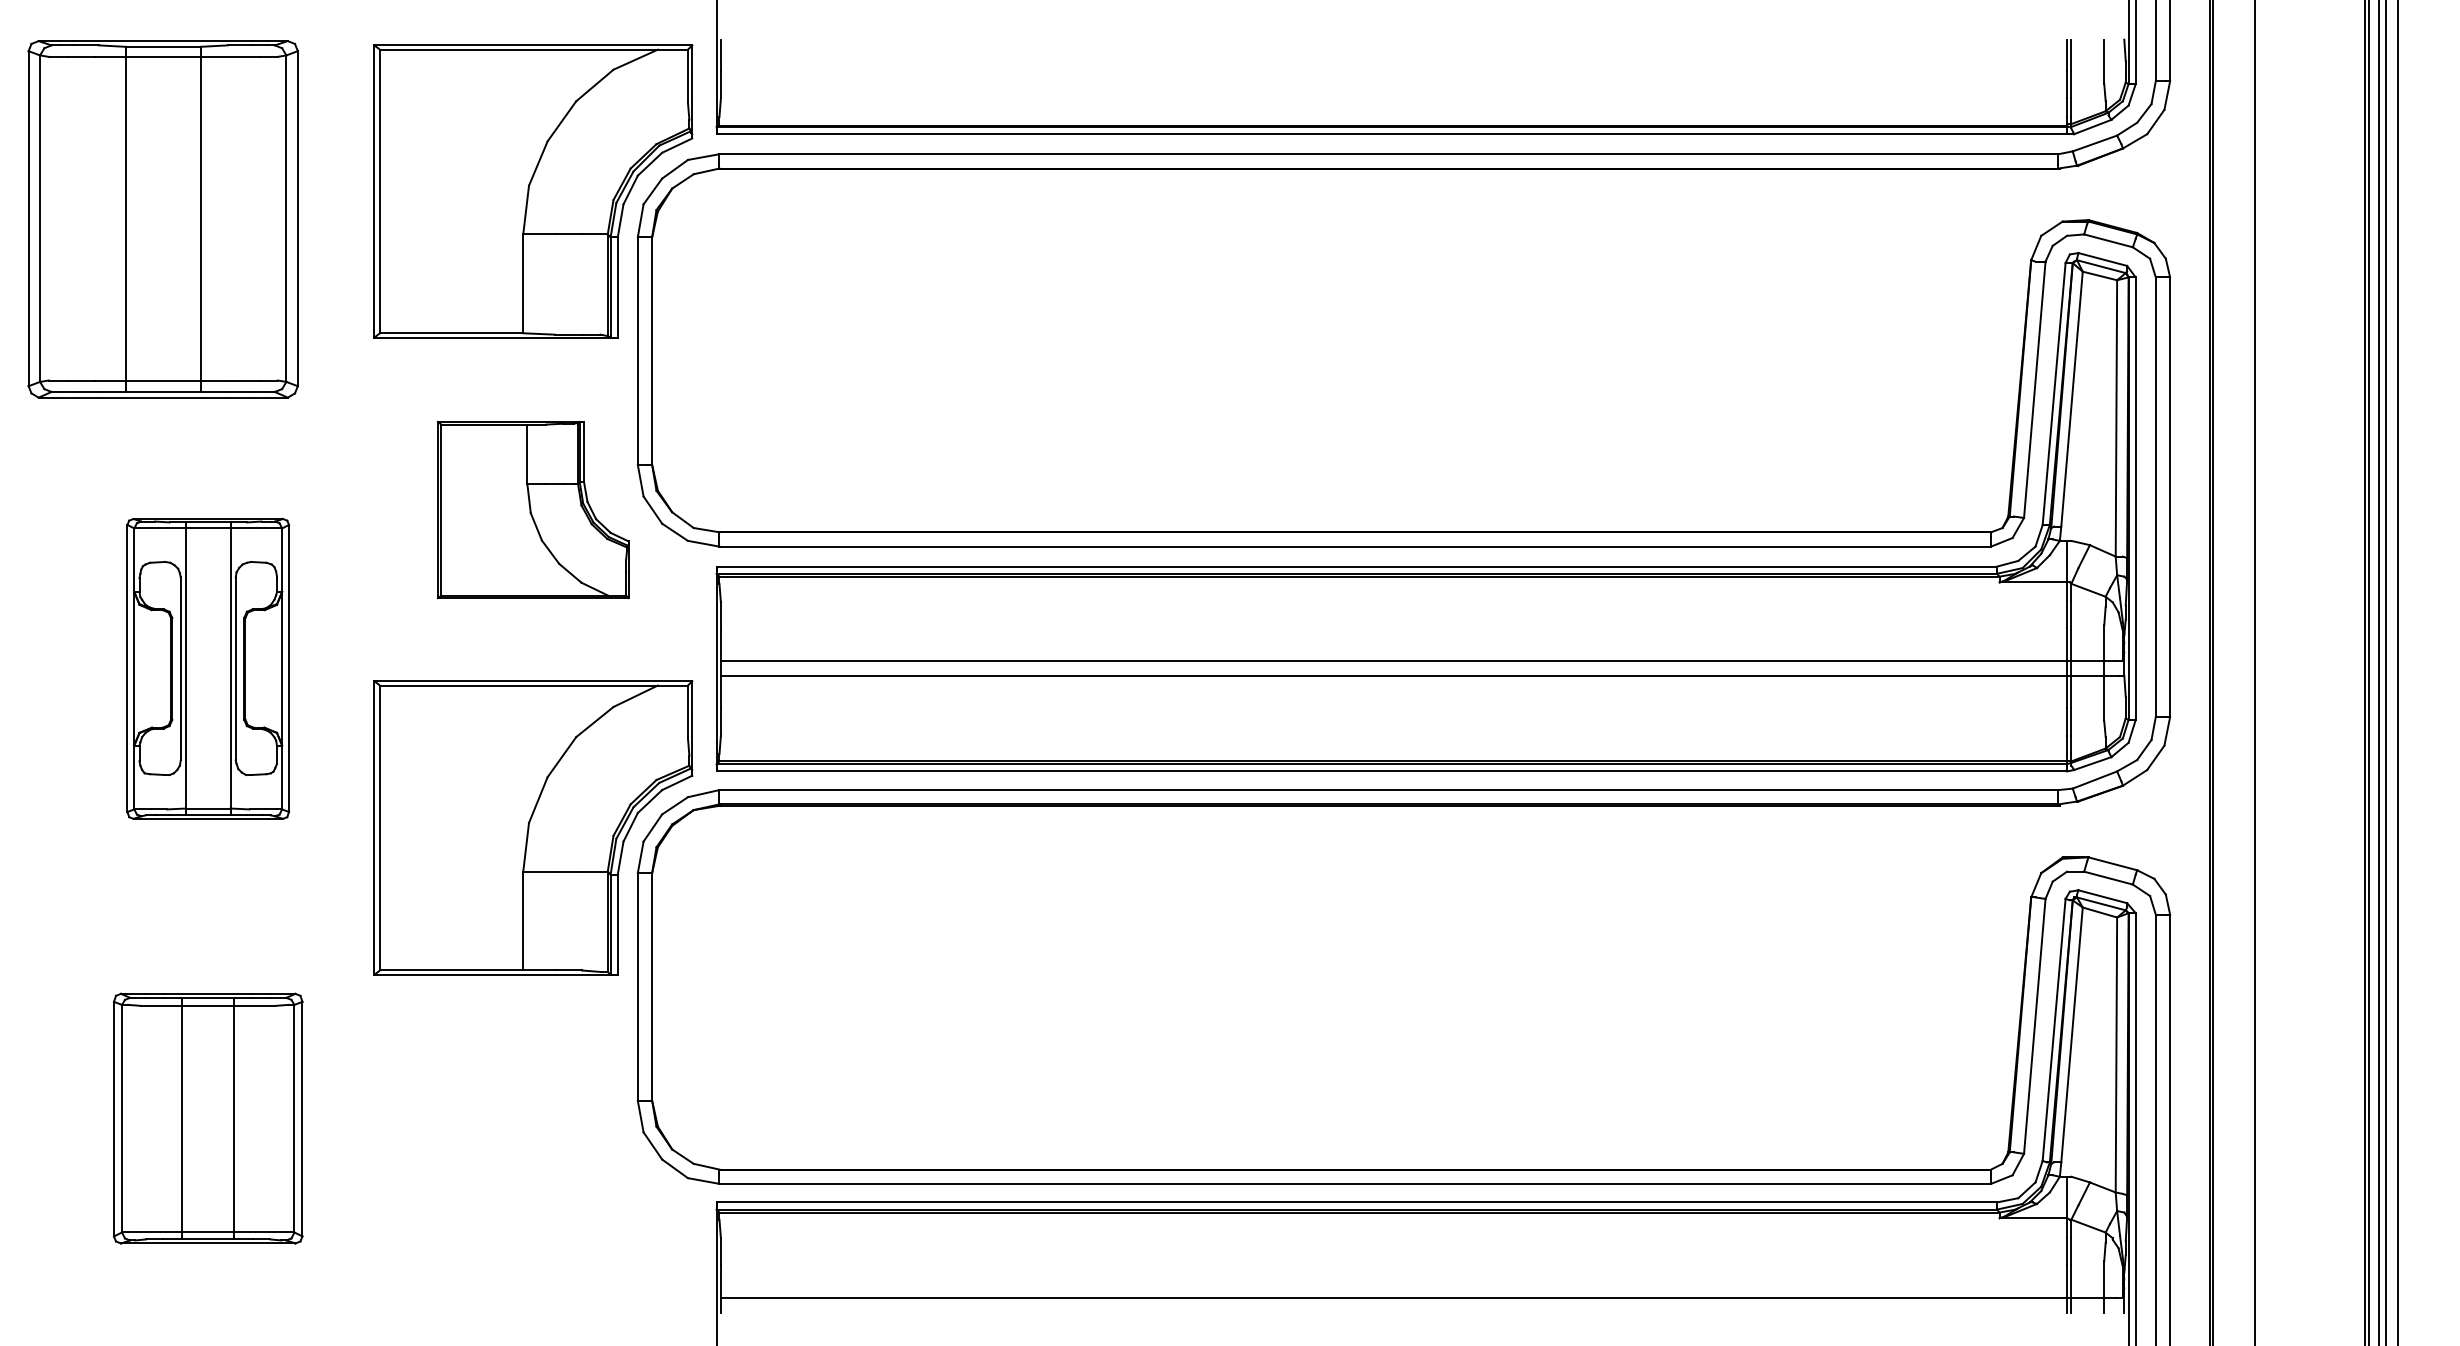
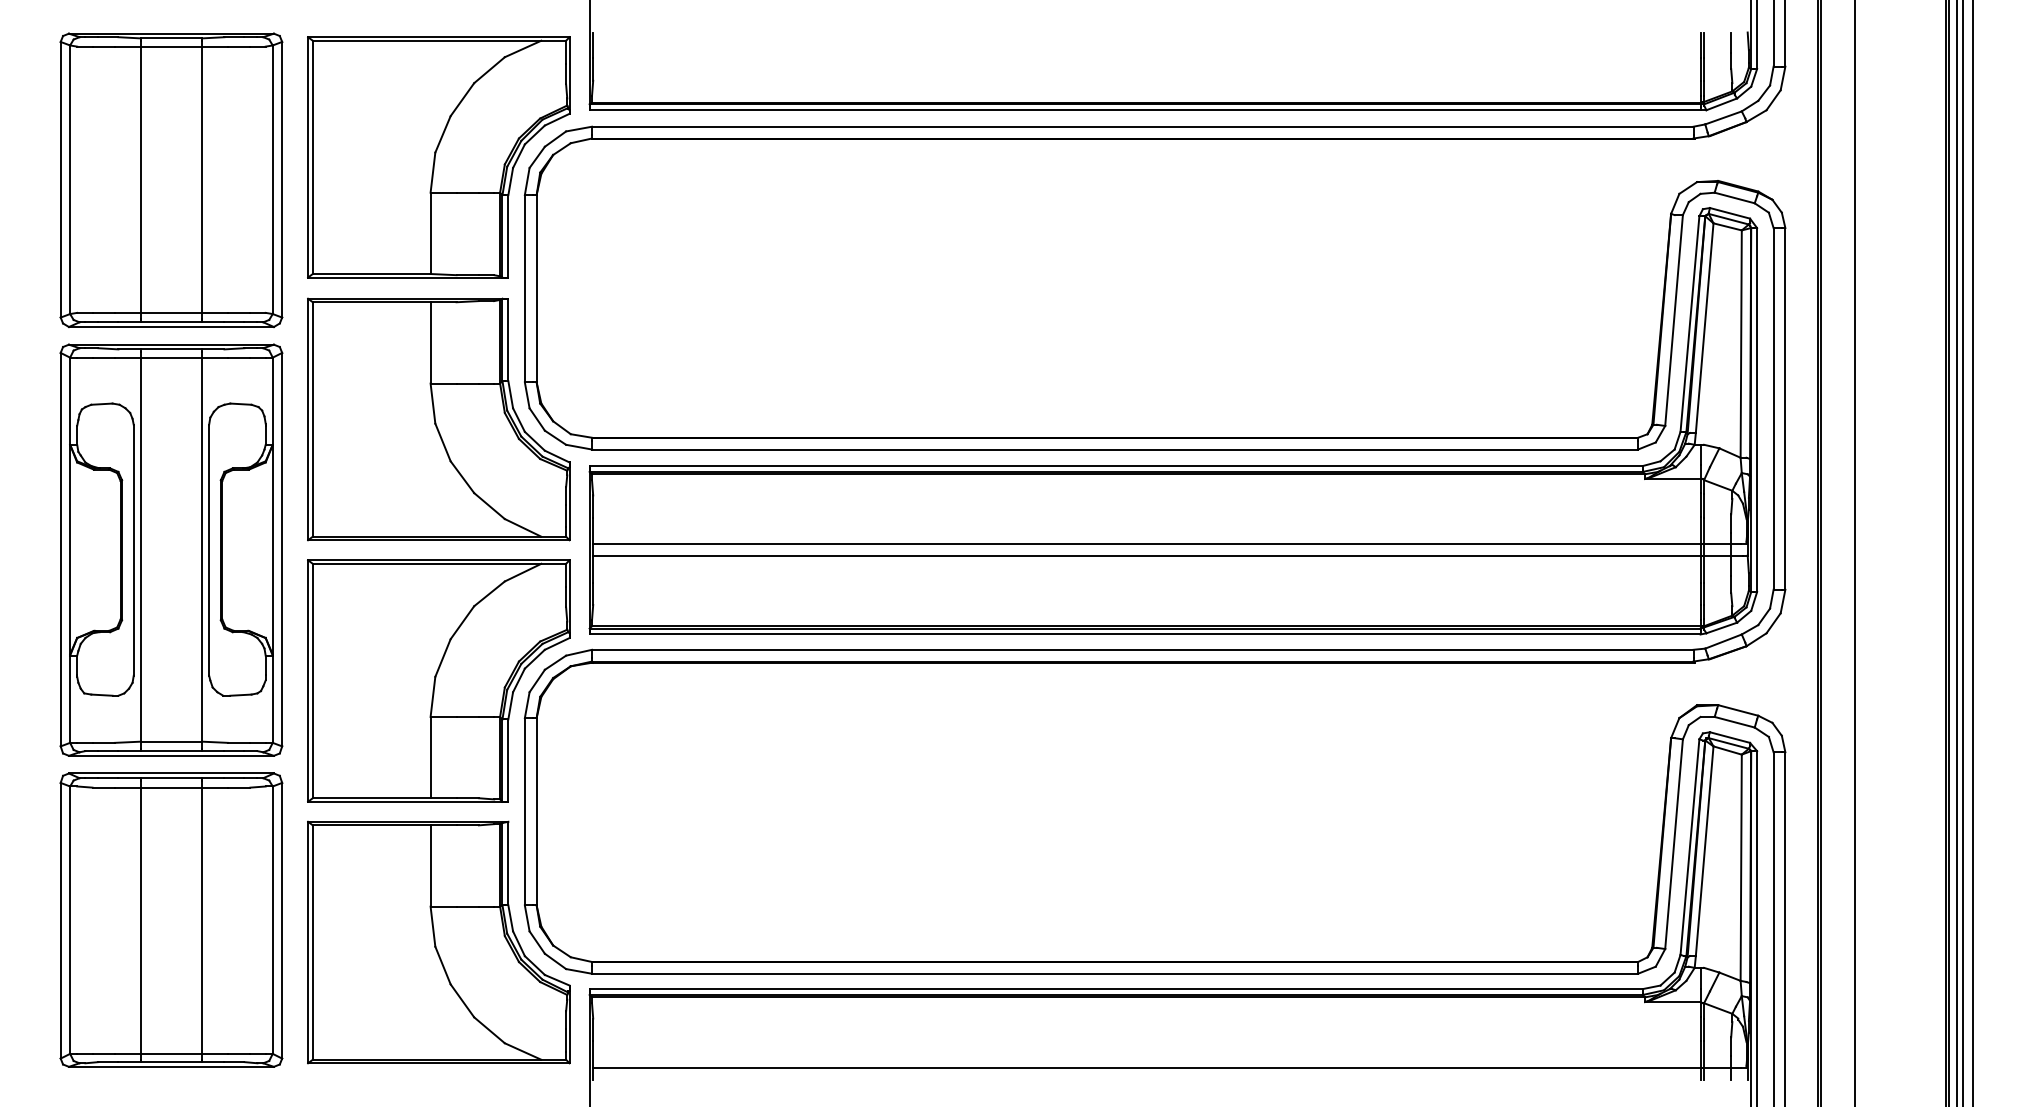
part: (163, 219) -> (171, 180), moved
part: (532, 510) -> (438, 419), size x1.67
part: (208, 668) -> (171, 549), size x1.67
part: (208, 1117) -> (171, 919), size x1.43
part: (532, 1145) -> (438, 942), added

